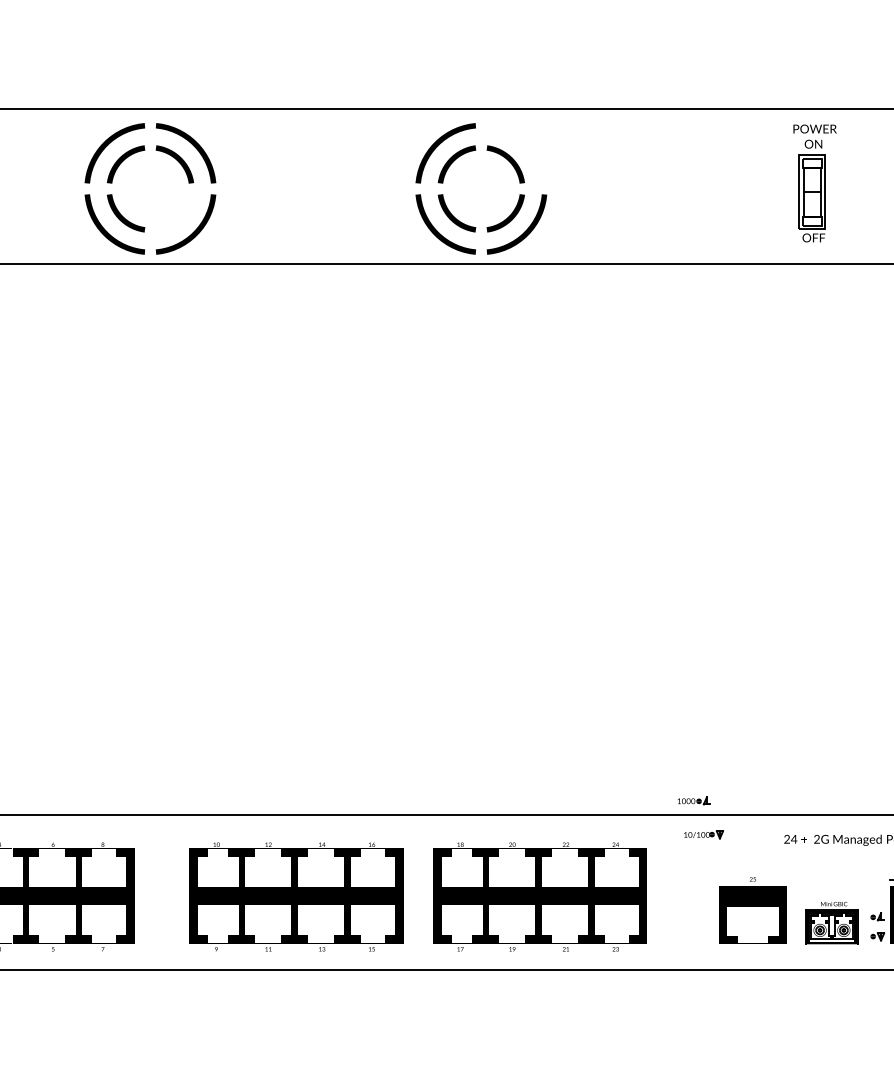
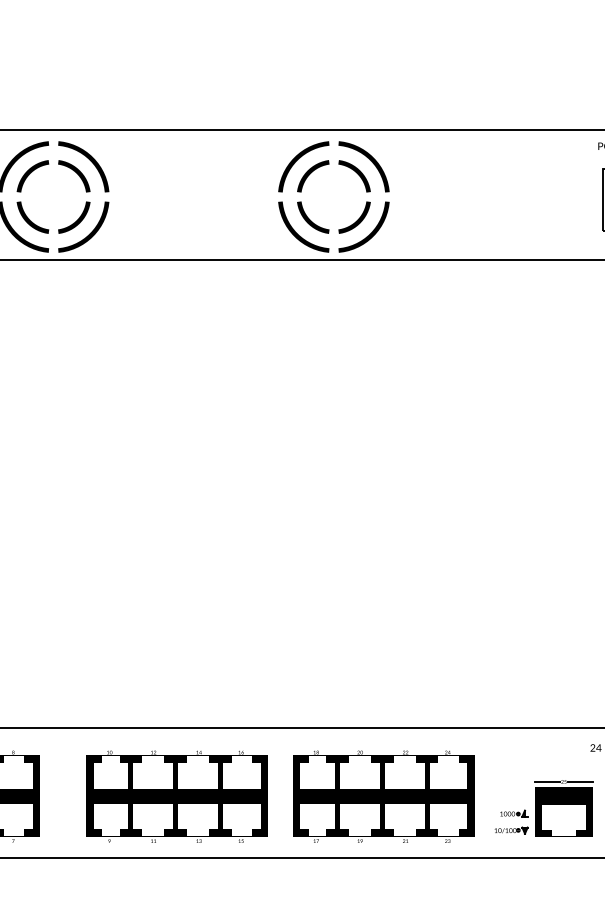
curve: (523, 145) -> (369, 160), added
curve: (177, 216) -> (76, 220), added
part: (694, 800) -> (514, 813), moved
part: (703, 834) -> (511, 830), moved
line: (733, 879) -> (547, 781), added
line: (772, 879) -> (580, 781), added

